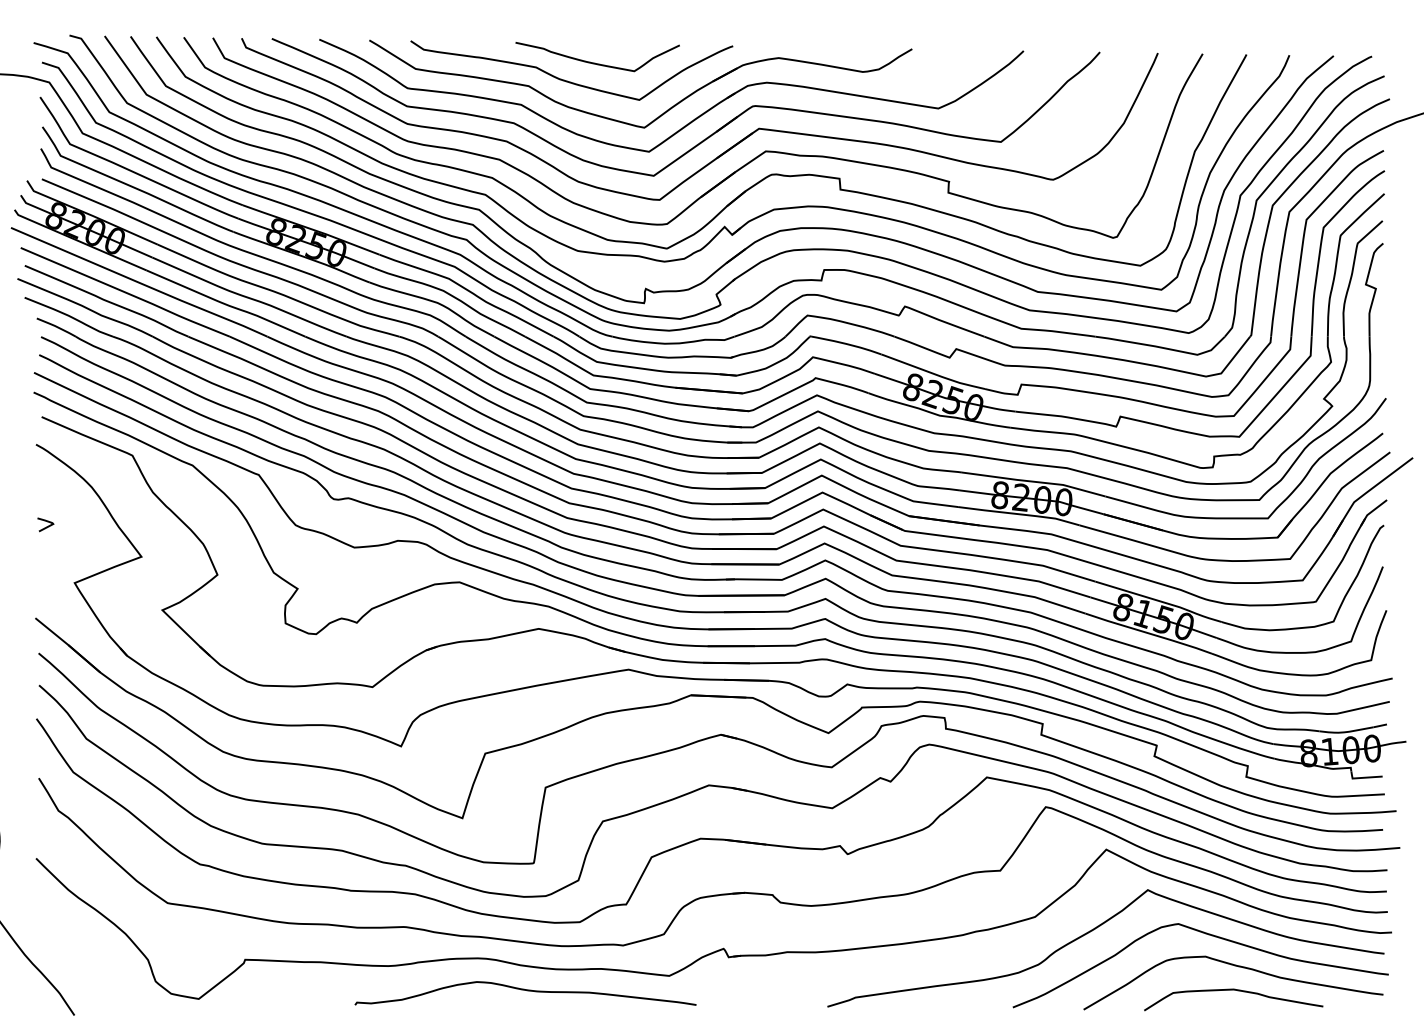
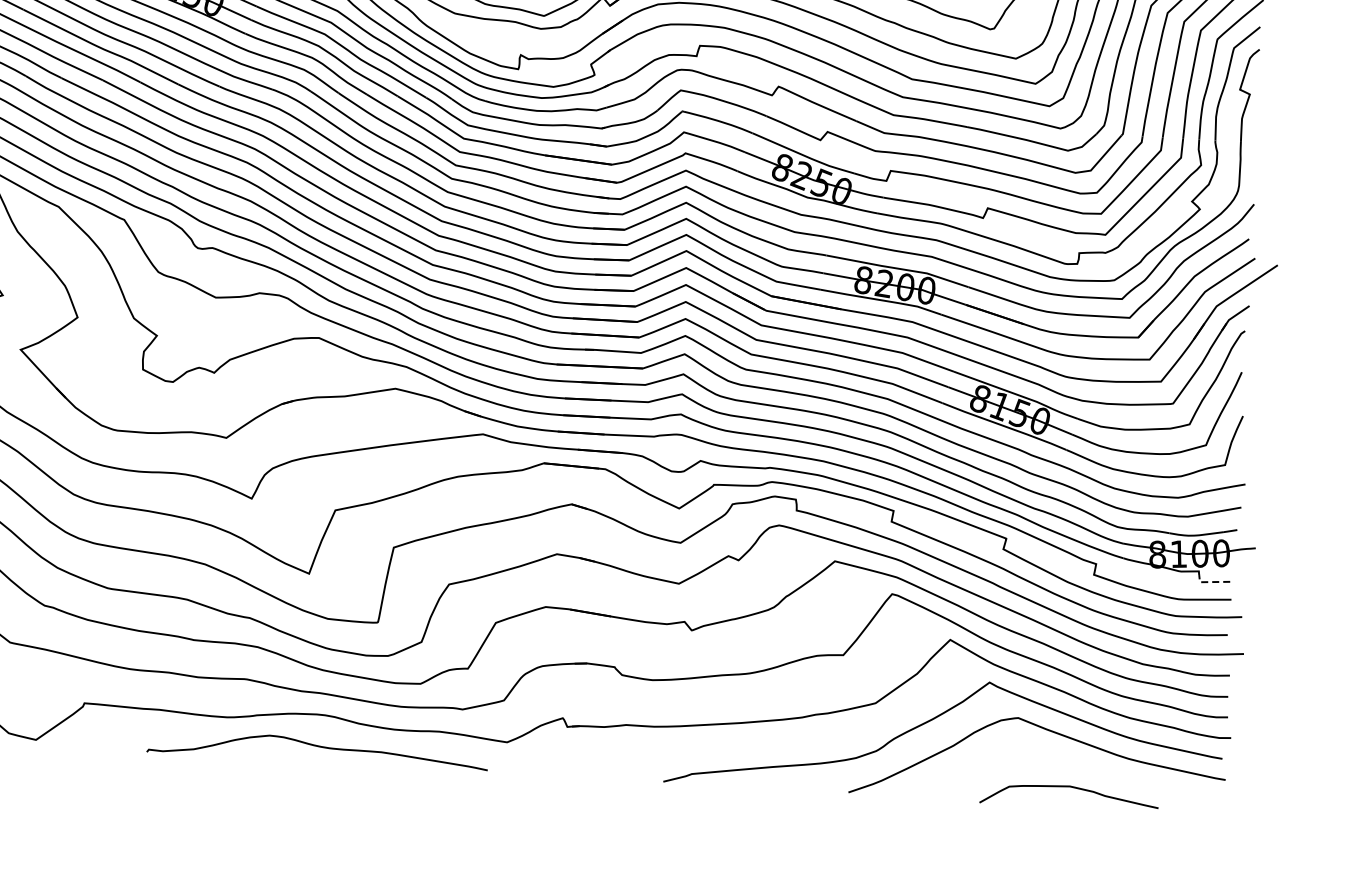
line: (1362, 777) -> (1210, 581), solid -> dashed
curve: (1238, 967) -> (1075, 764), removed
curve: (527, 991) -> (319, 747), moved

